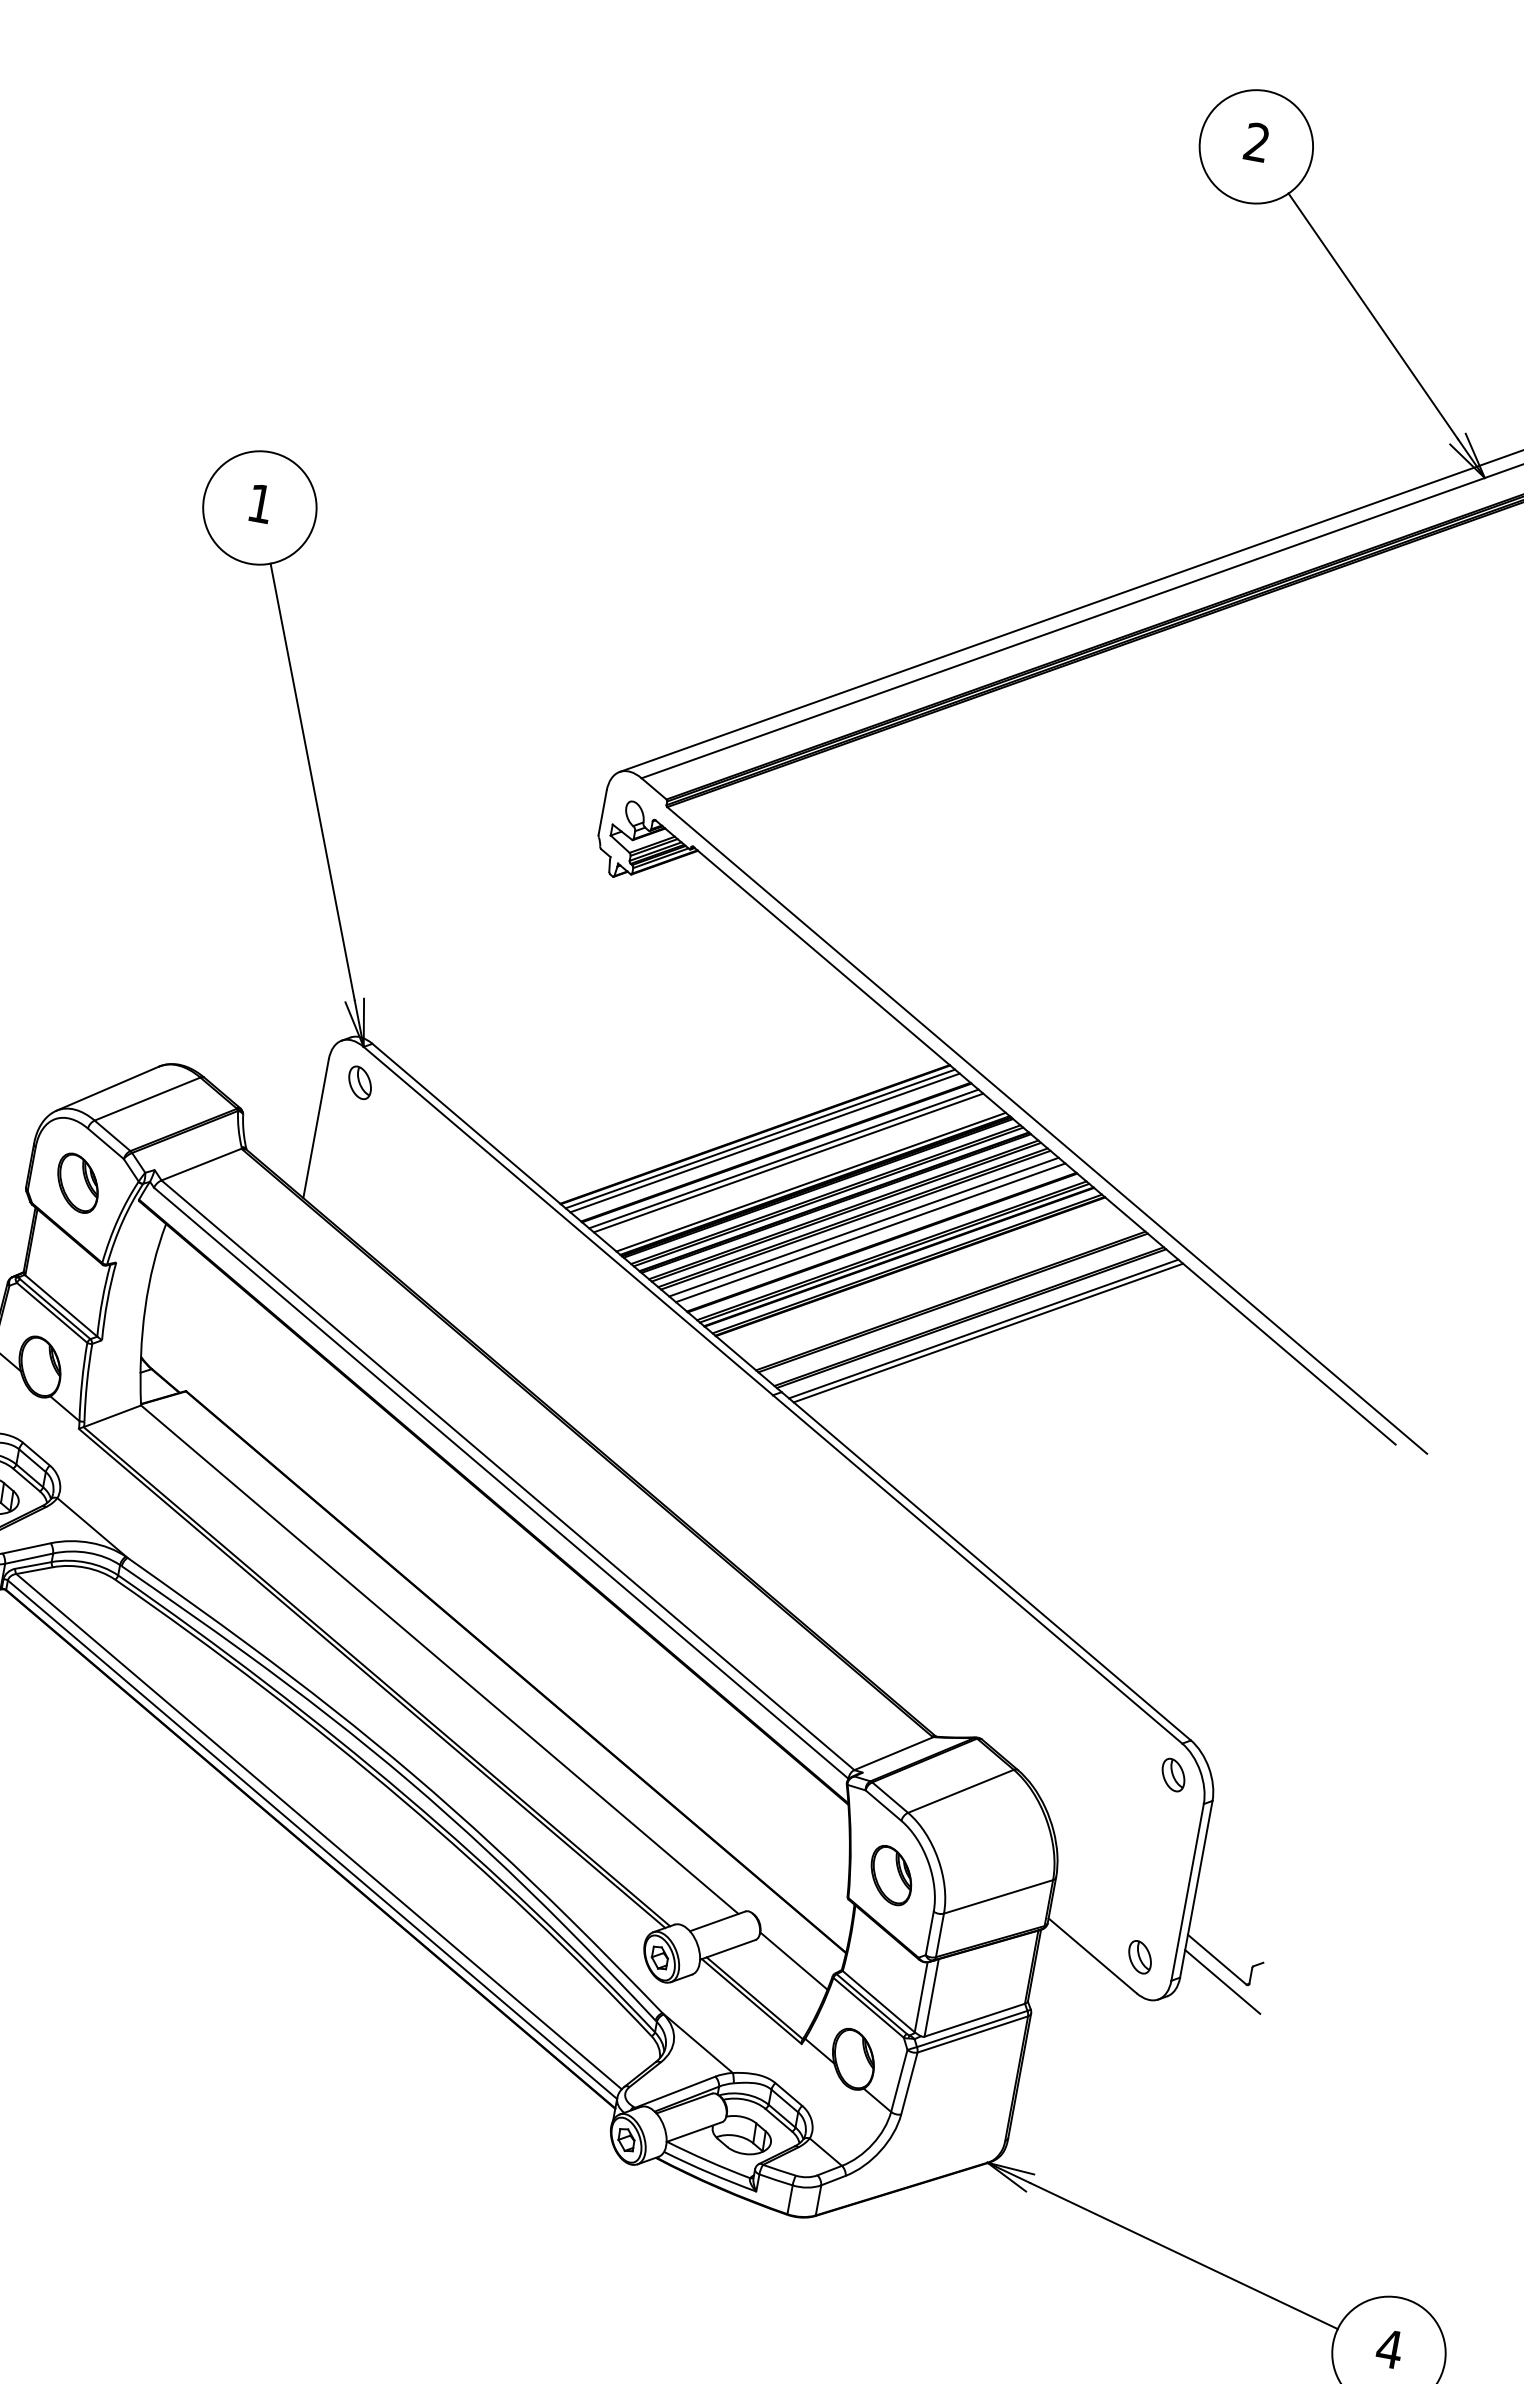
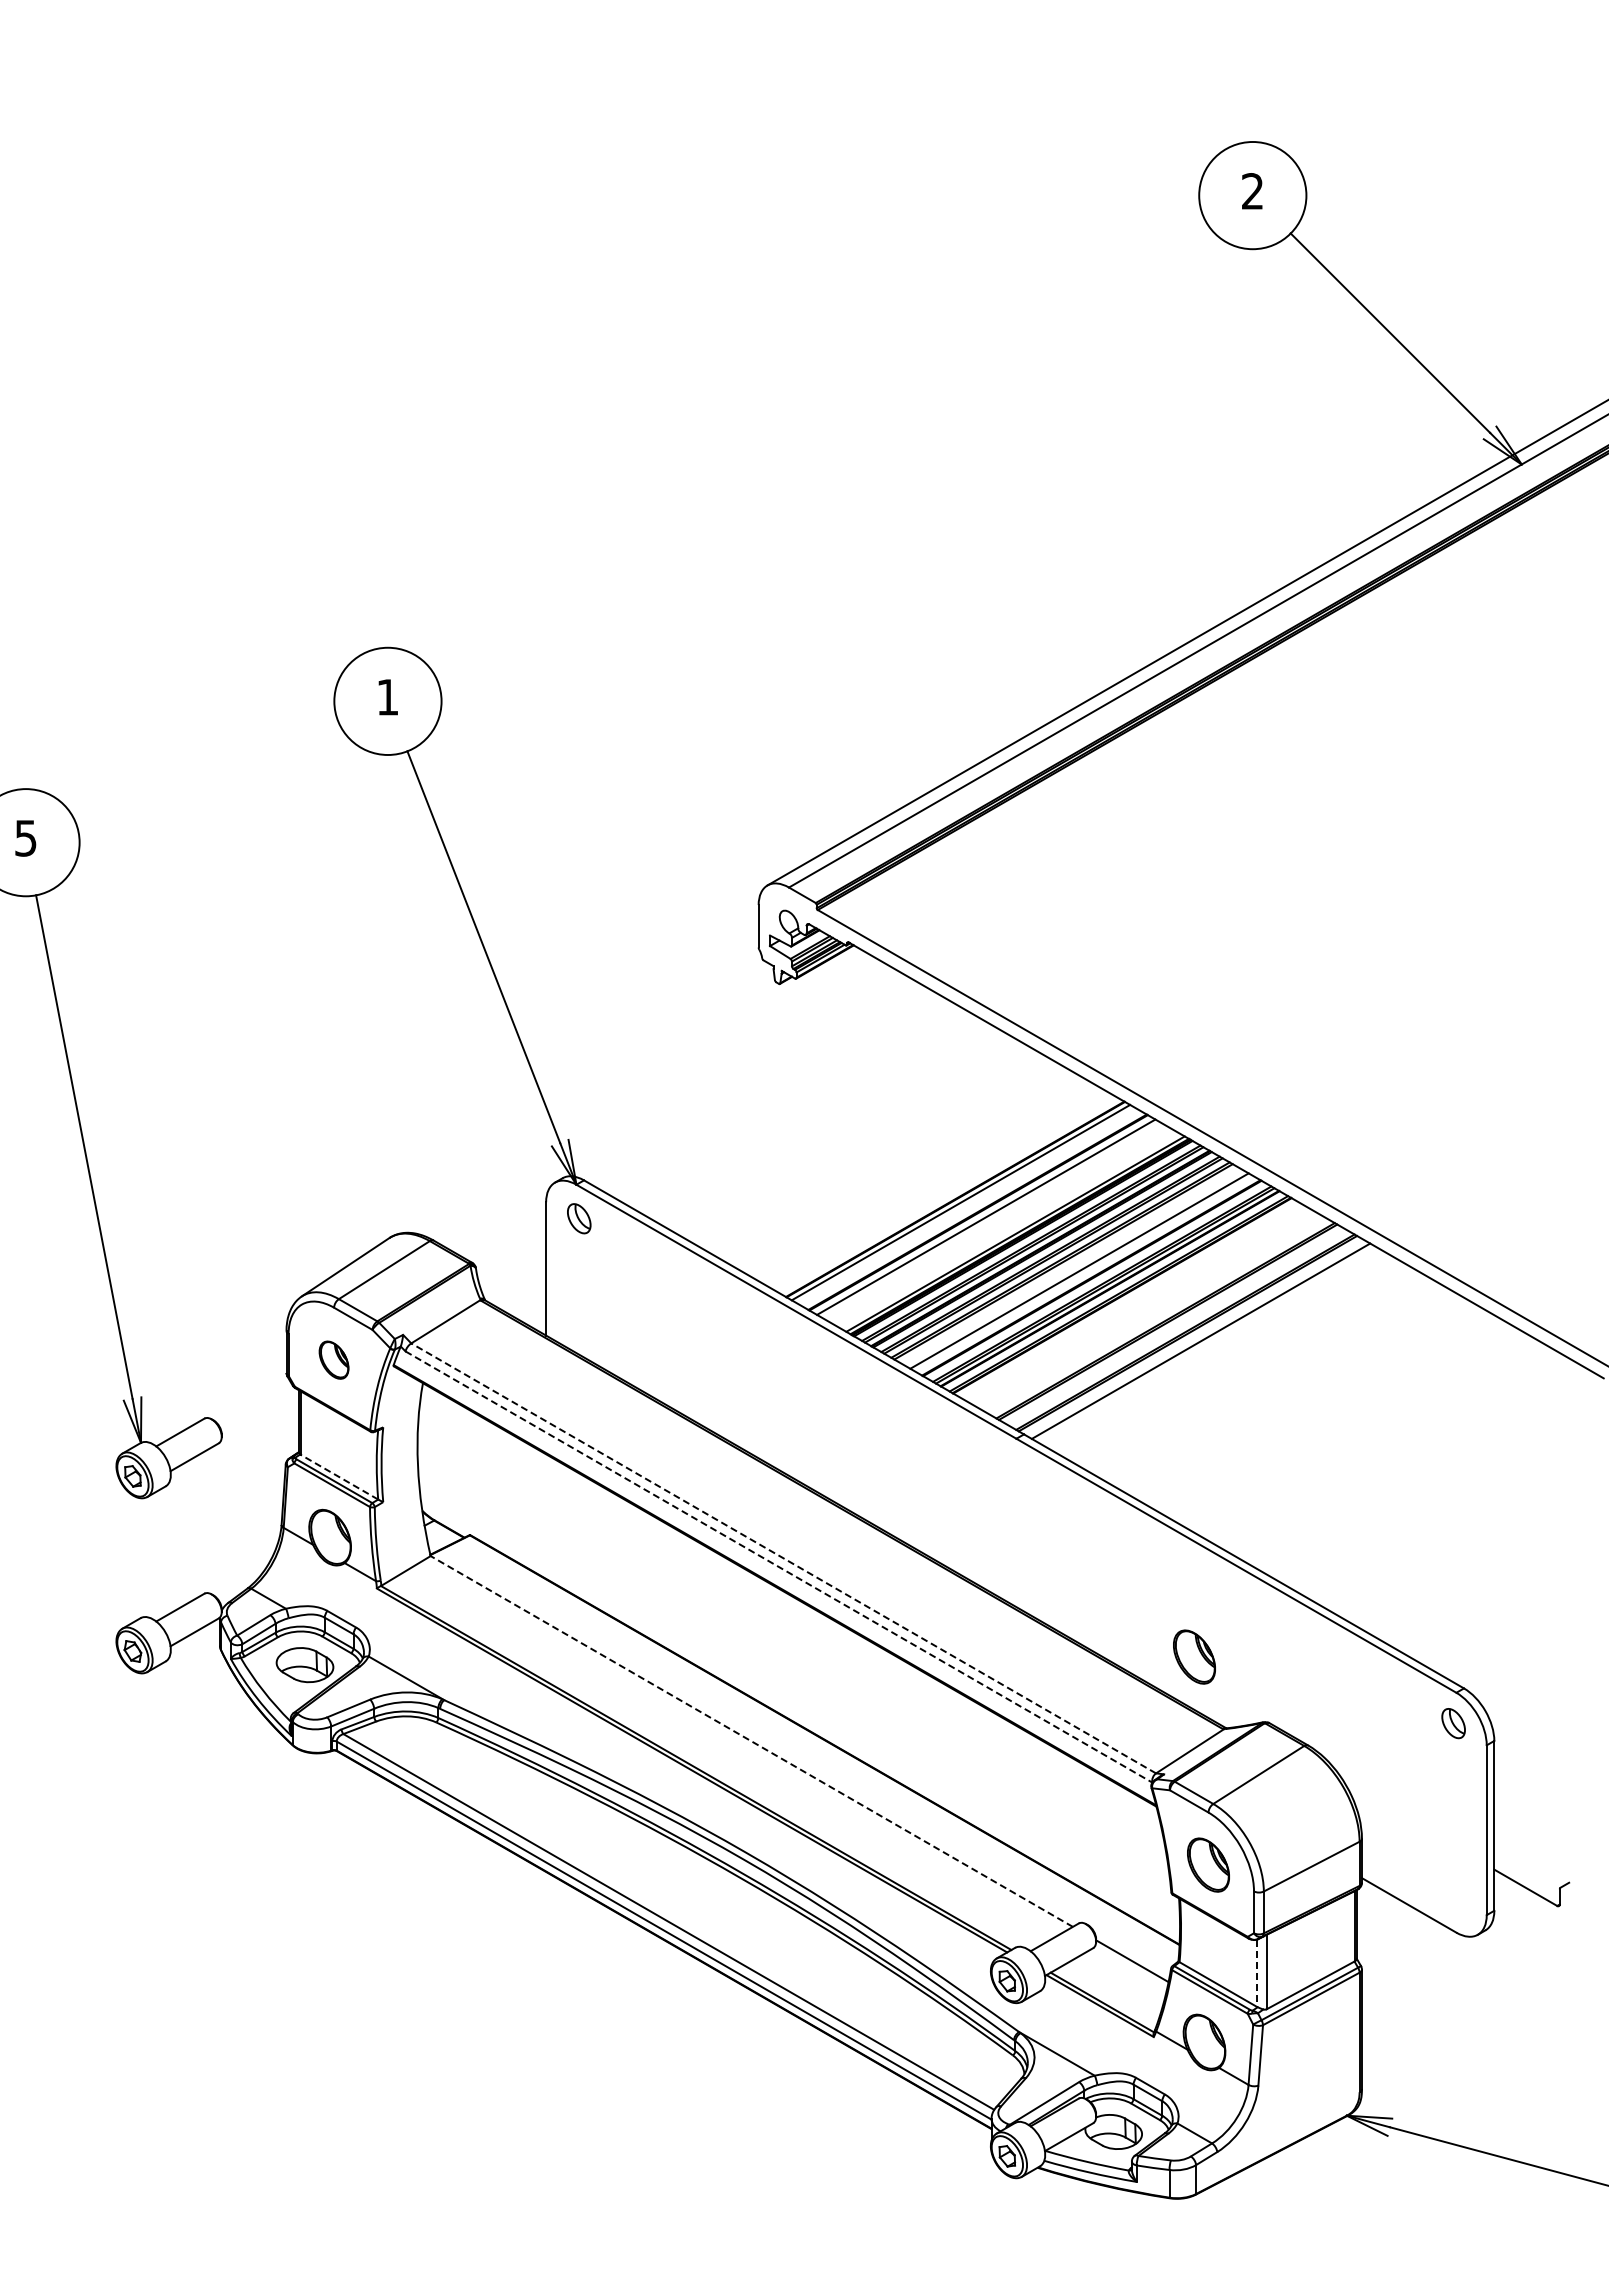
line: (764, 1142) -> (965, 1205), removed
line: (788, 1162) -> (991, 1219), removed
part: (77, 1182) -> (333, 1359), size x0.7
line: (864, 1226) -> (1072, 1266), removed
line: (61, 1306) -> (339, 1477), solid -> dashed
line: (987, 1332) -> (1205, 1343), removed
line: (507, 1475) -> (783, 1558), solid -> dashed
line: (501, 1483) -> (779, 1567), solid -> dashed
part: (916, 1655) -> (1194, 1656), added
line: (439, 1659) -> (751, 1741), solid -> dashed
part: (1139, 1957) -> (1453, 1898), removed
line: (1222, 1981) -> (1534, 1907), removed
line: (920, 1997) -> (1256, 1973), solid -> dashed

